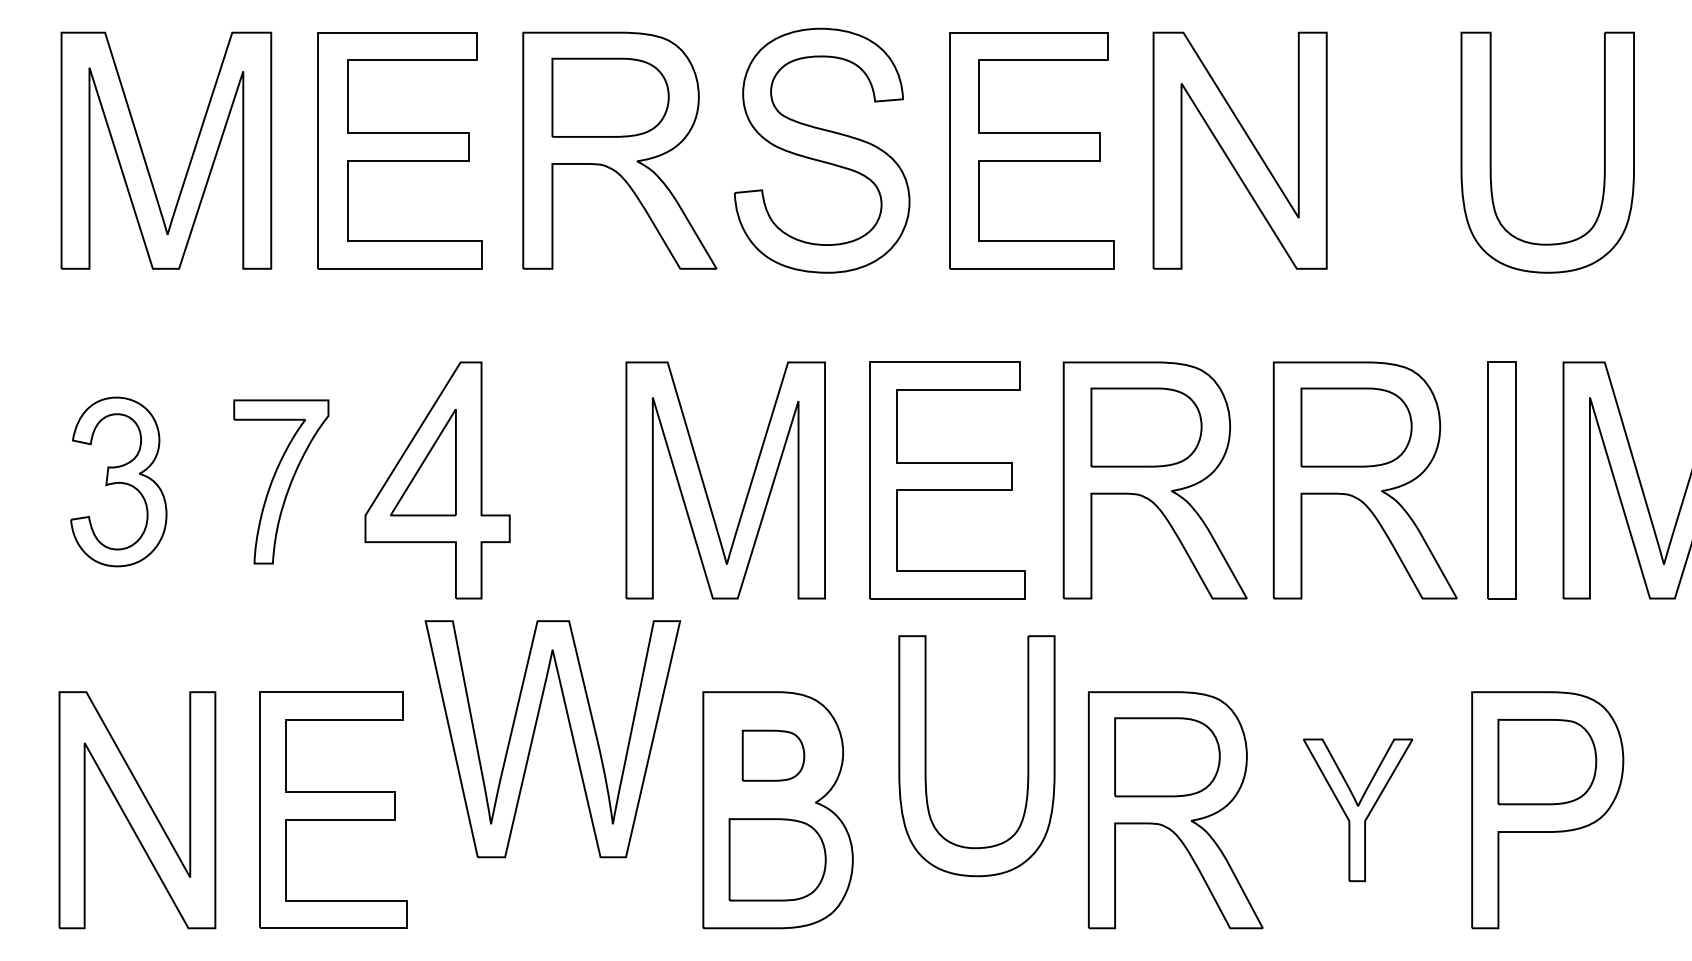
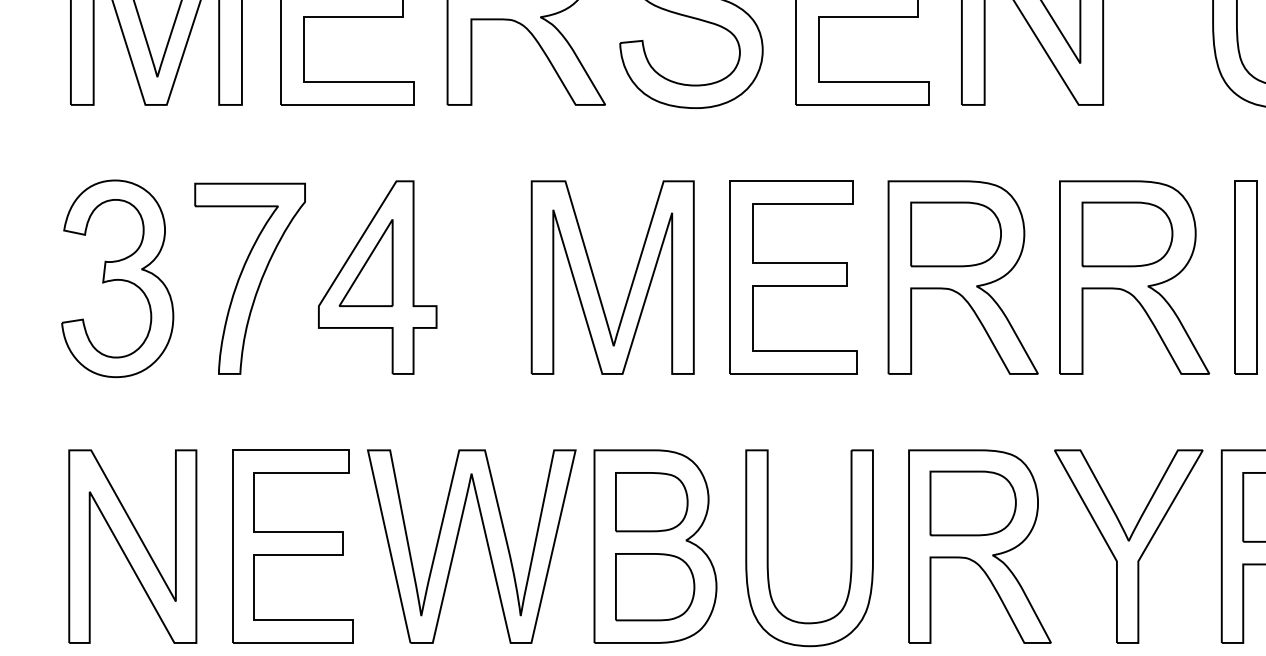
part: (118, 481) -> (117, 278), size x1.43
part: (281, 481) -> (250, 278), size x1.43
part: (534, 735) -> (456, 543), moved
part: (773, 755) -> (651, 502), size x1.43
part: (926, 756) -> (768, 548), moved
part: (1357, 810) -> (1128, 546), size x1.67

